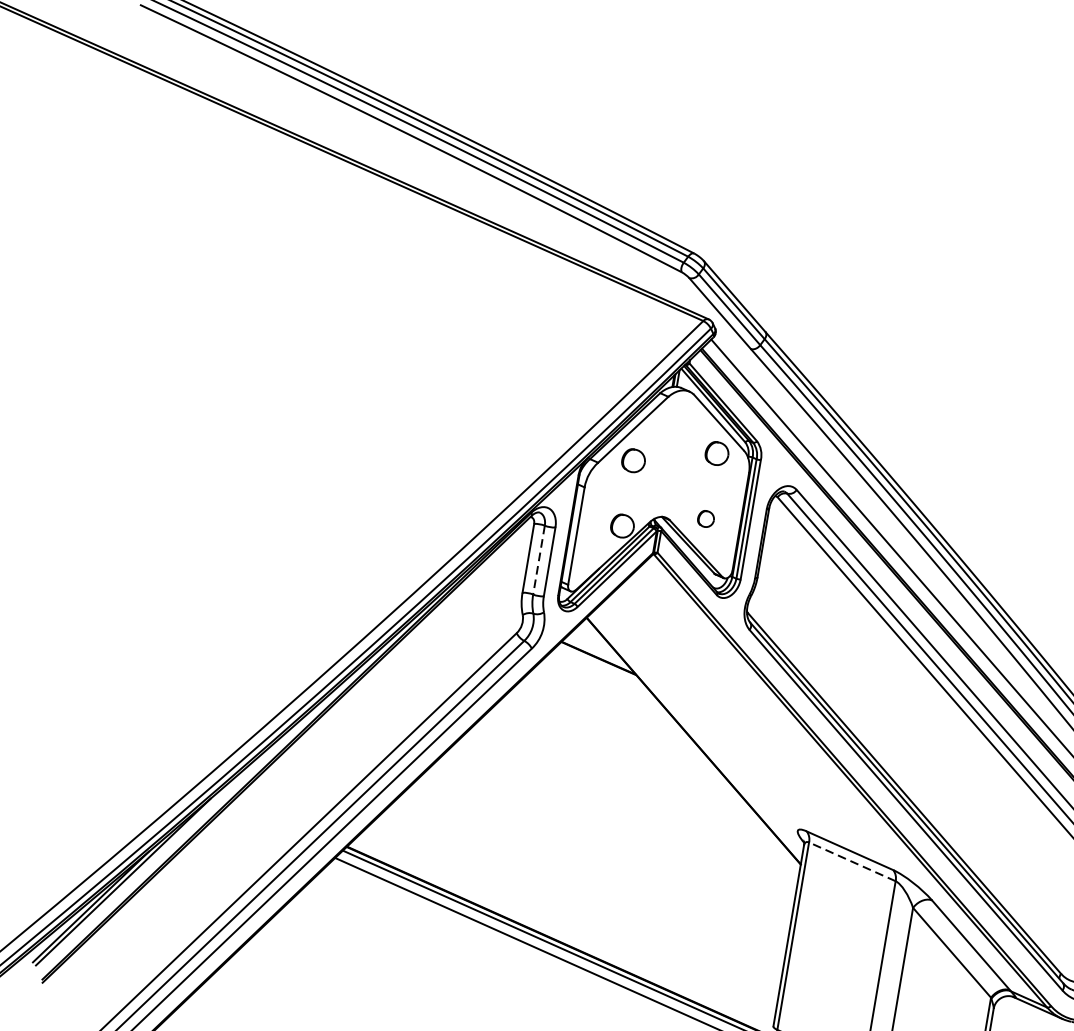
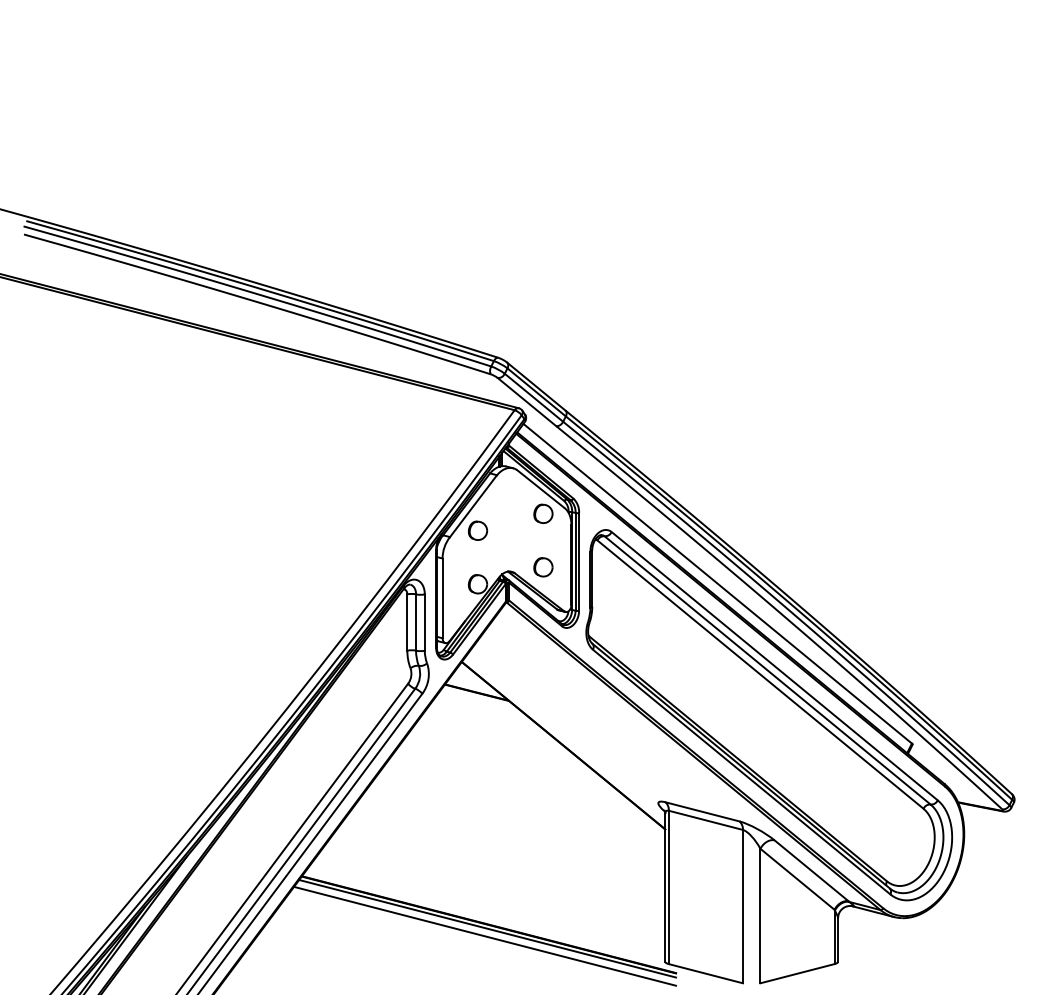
part: (706, 519) -> (543, 567), size x1.43
line: (539, 561) -> (416, 623), dashed -> solid
line: (851, 861) -> (705, 820), dashed -> solid

